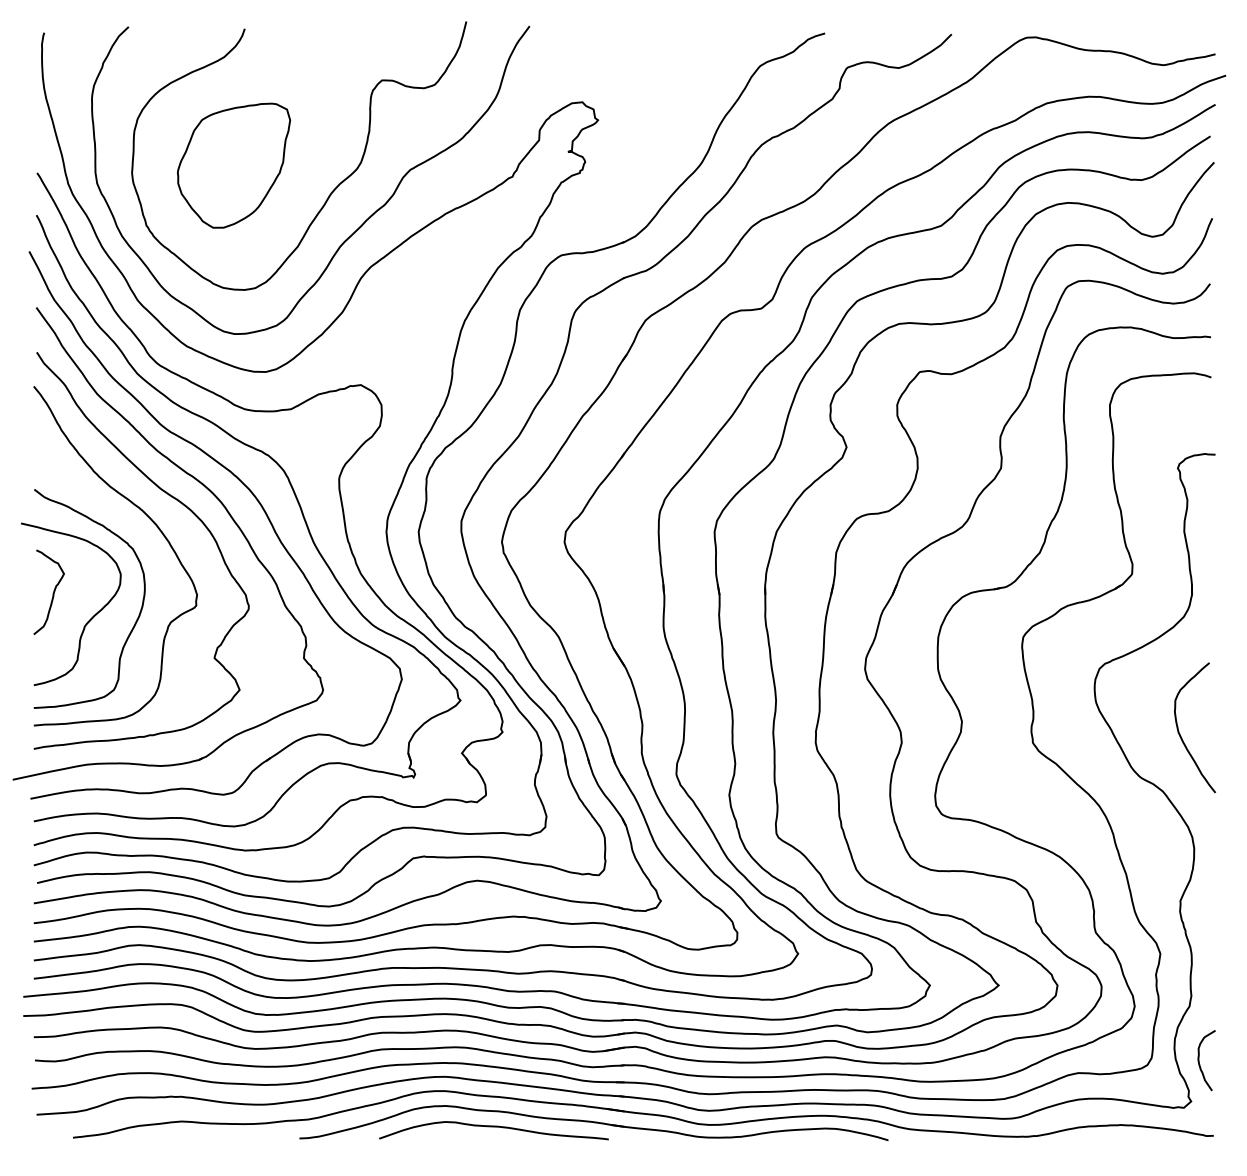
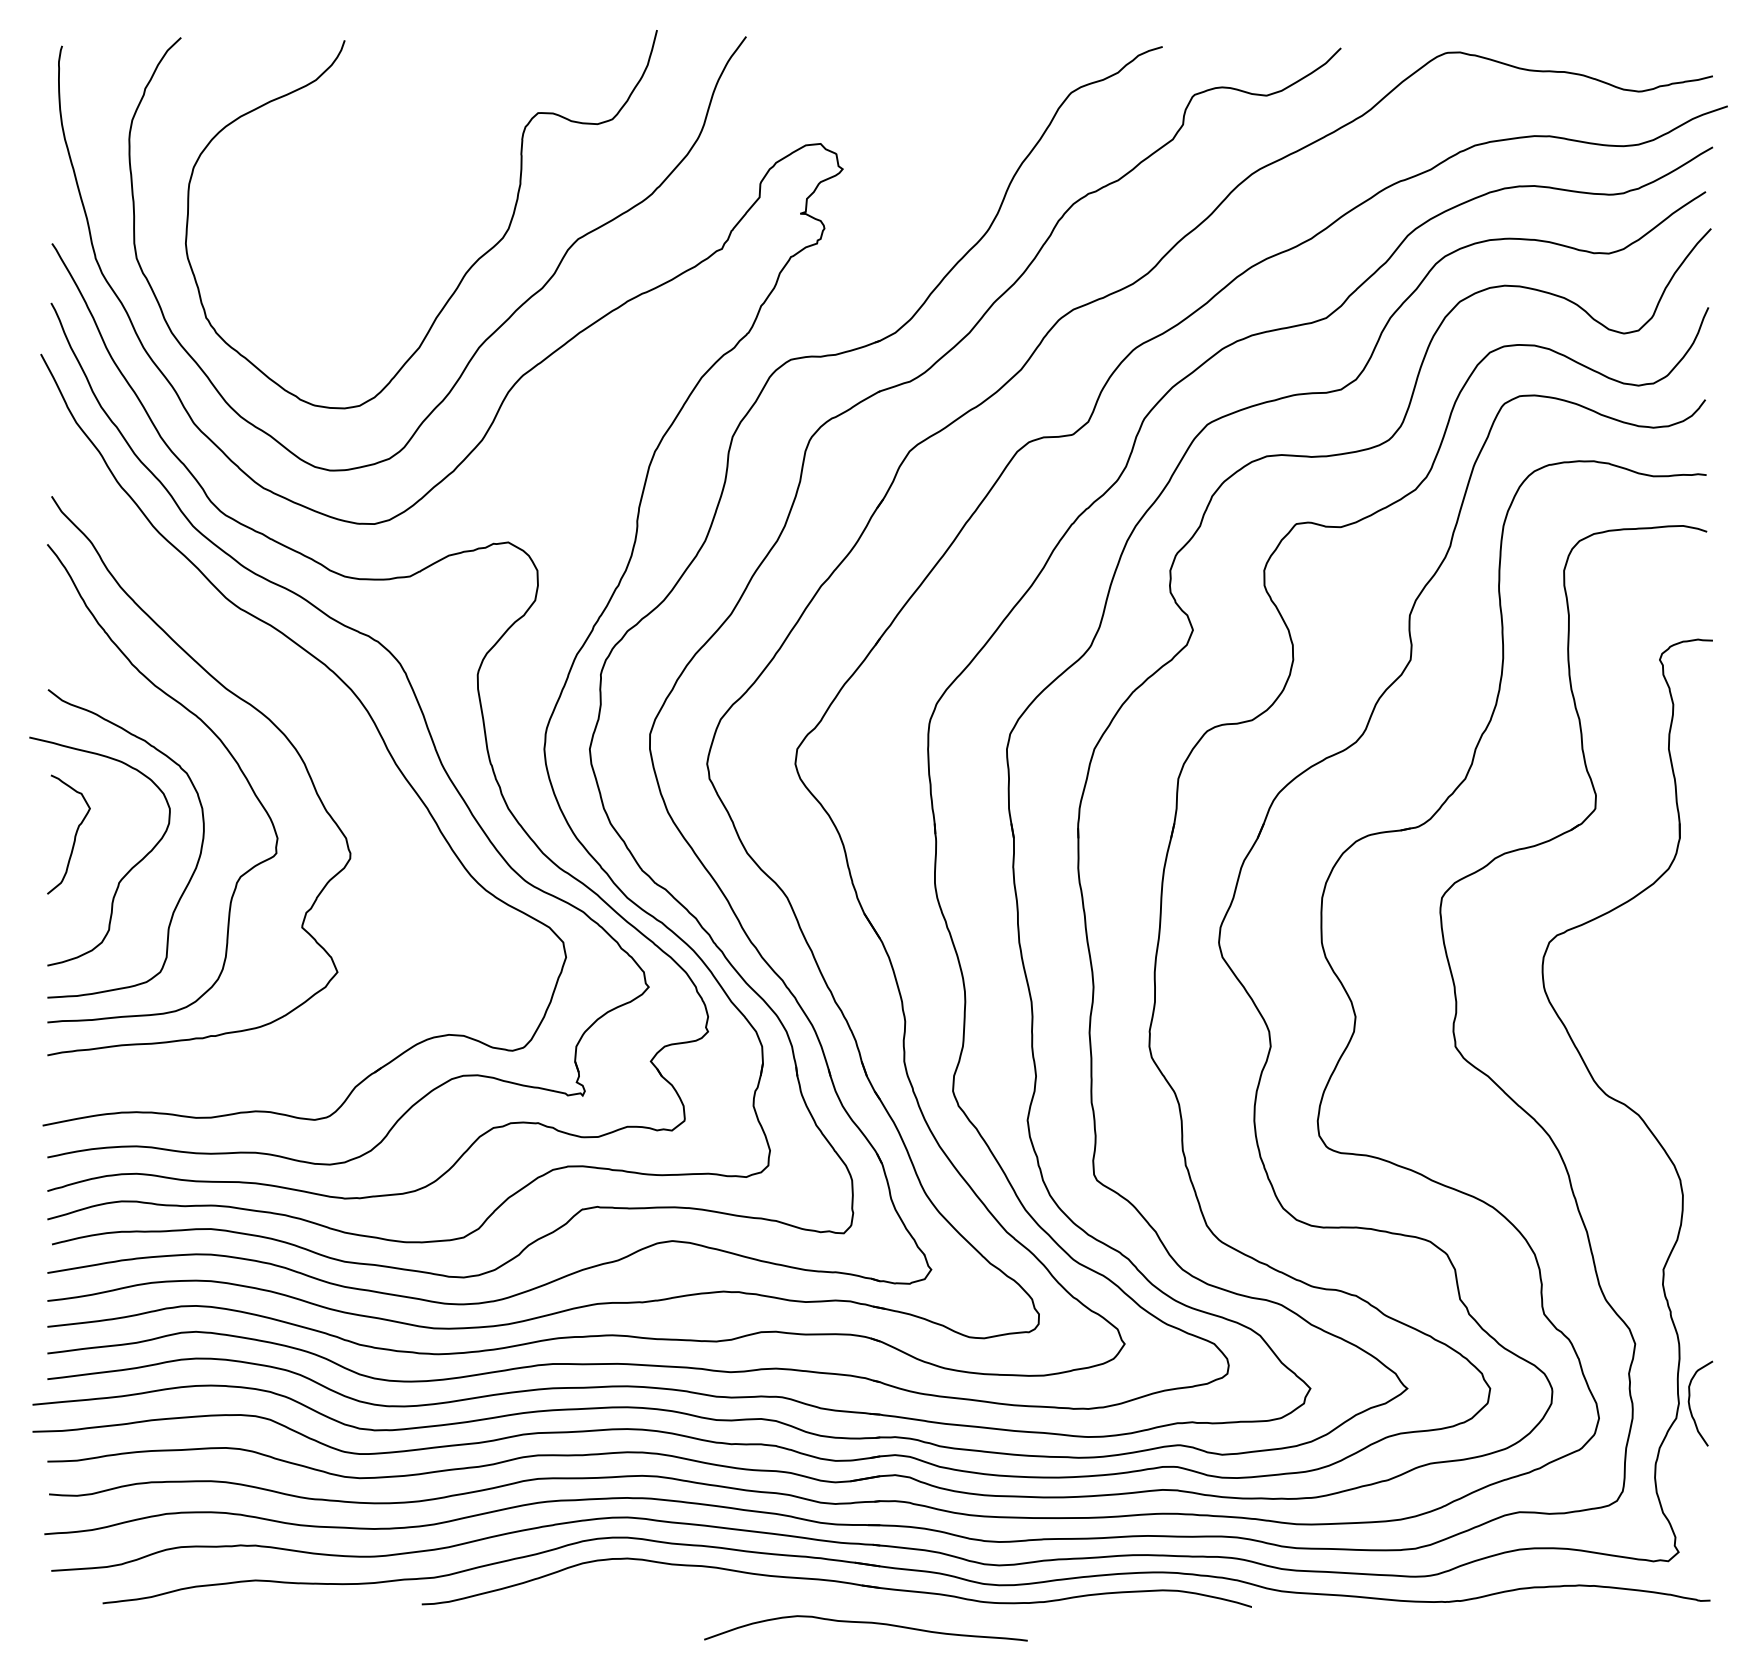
part: (233, 165) -> (329, 233), removed
part: (219, 502) -> (309, 707), removed
curve: (1179, 732) -> (1662, 1032), removed
curve: (1199, 1061) -> (1690, 1404), moved
curve: (493, 1127) -> (865, 1623), moved

